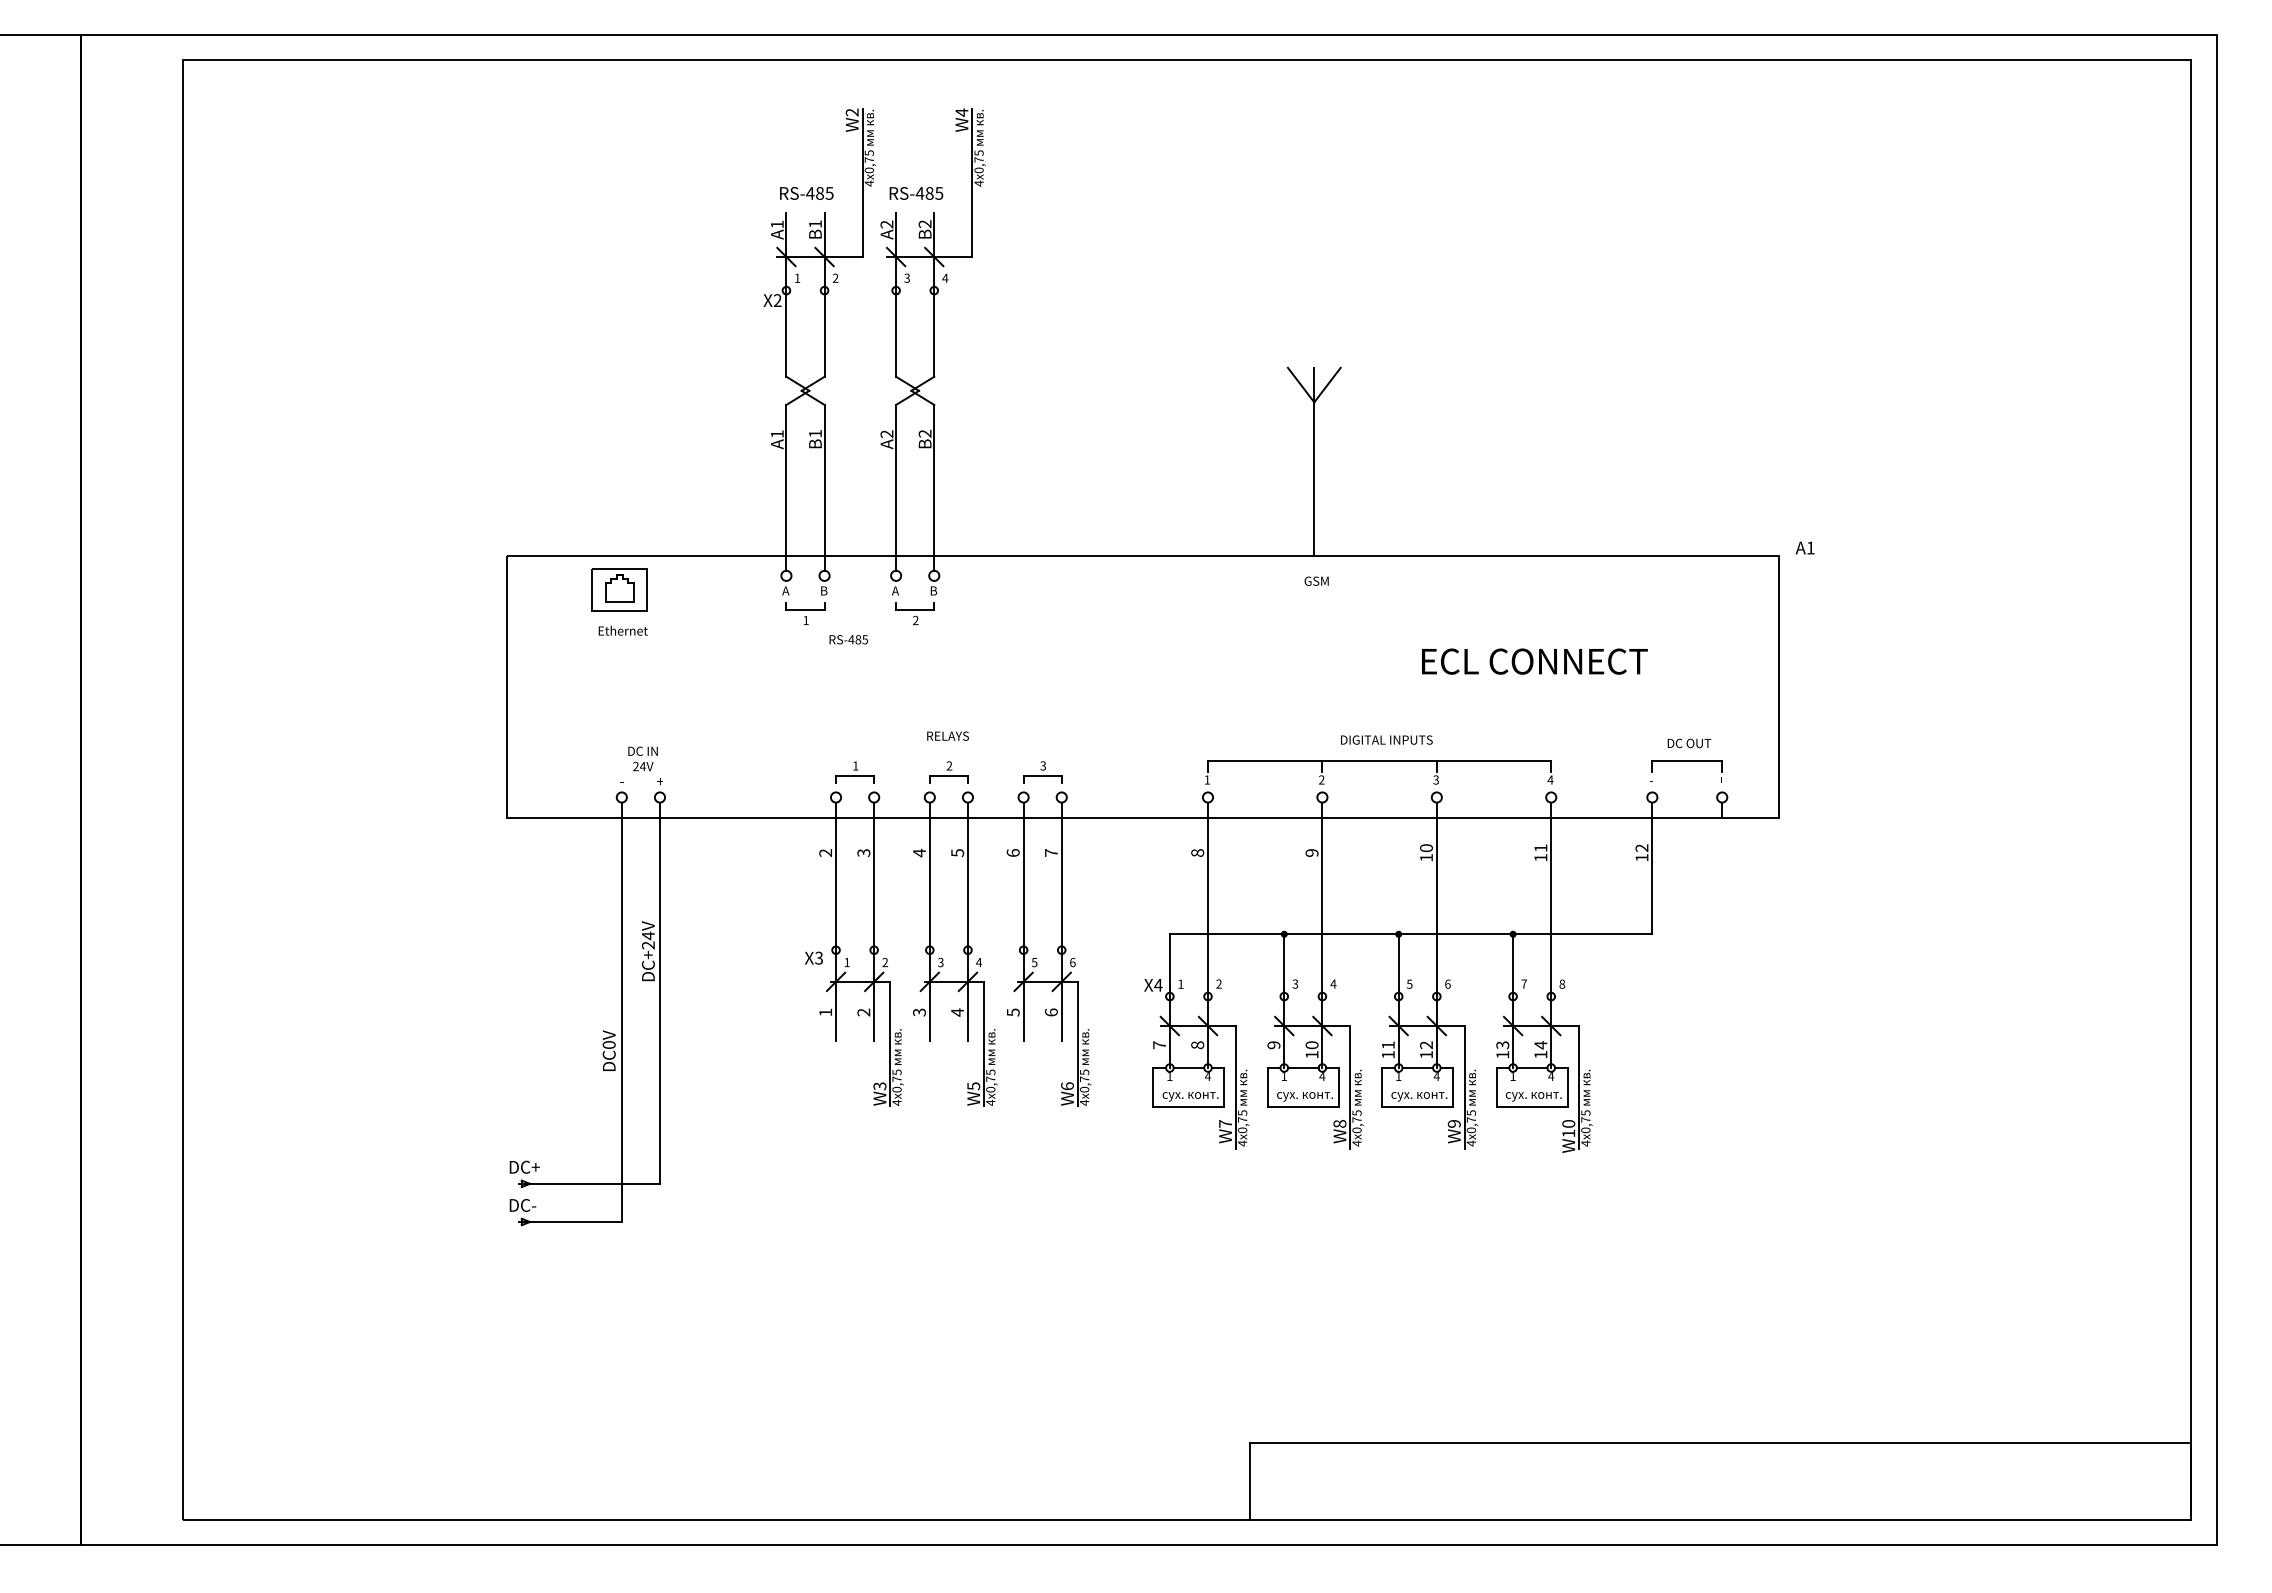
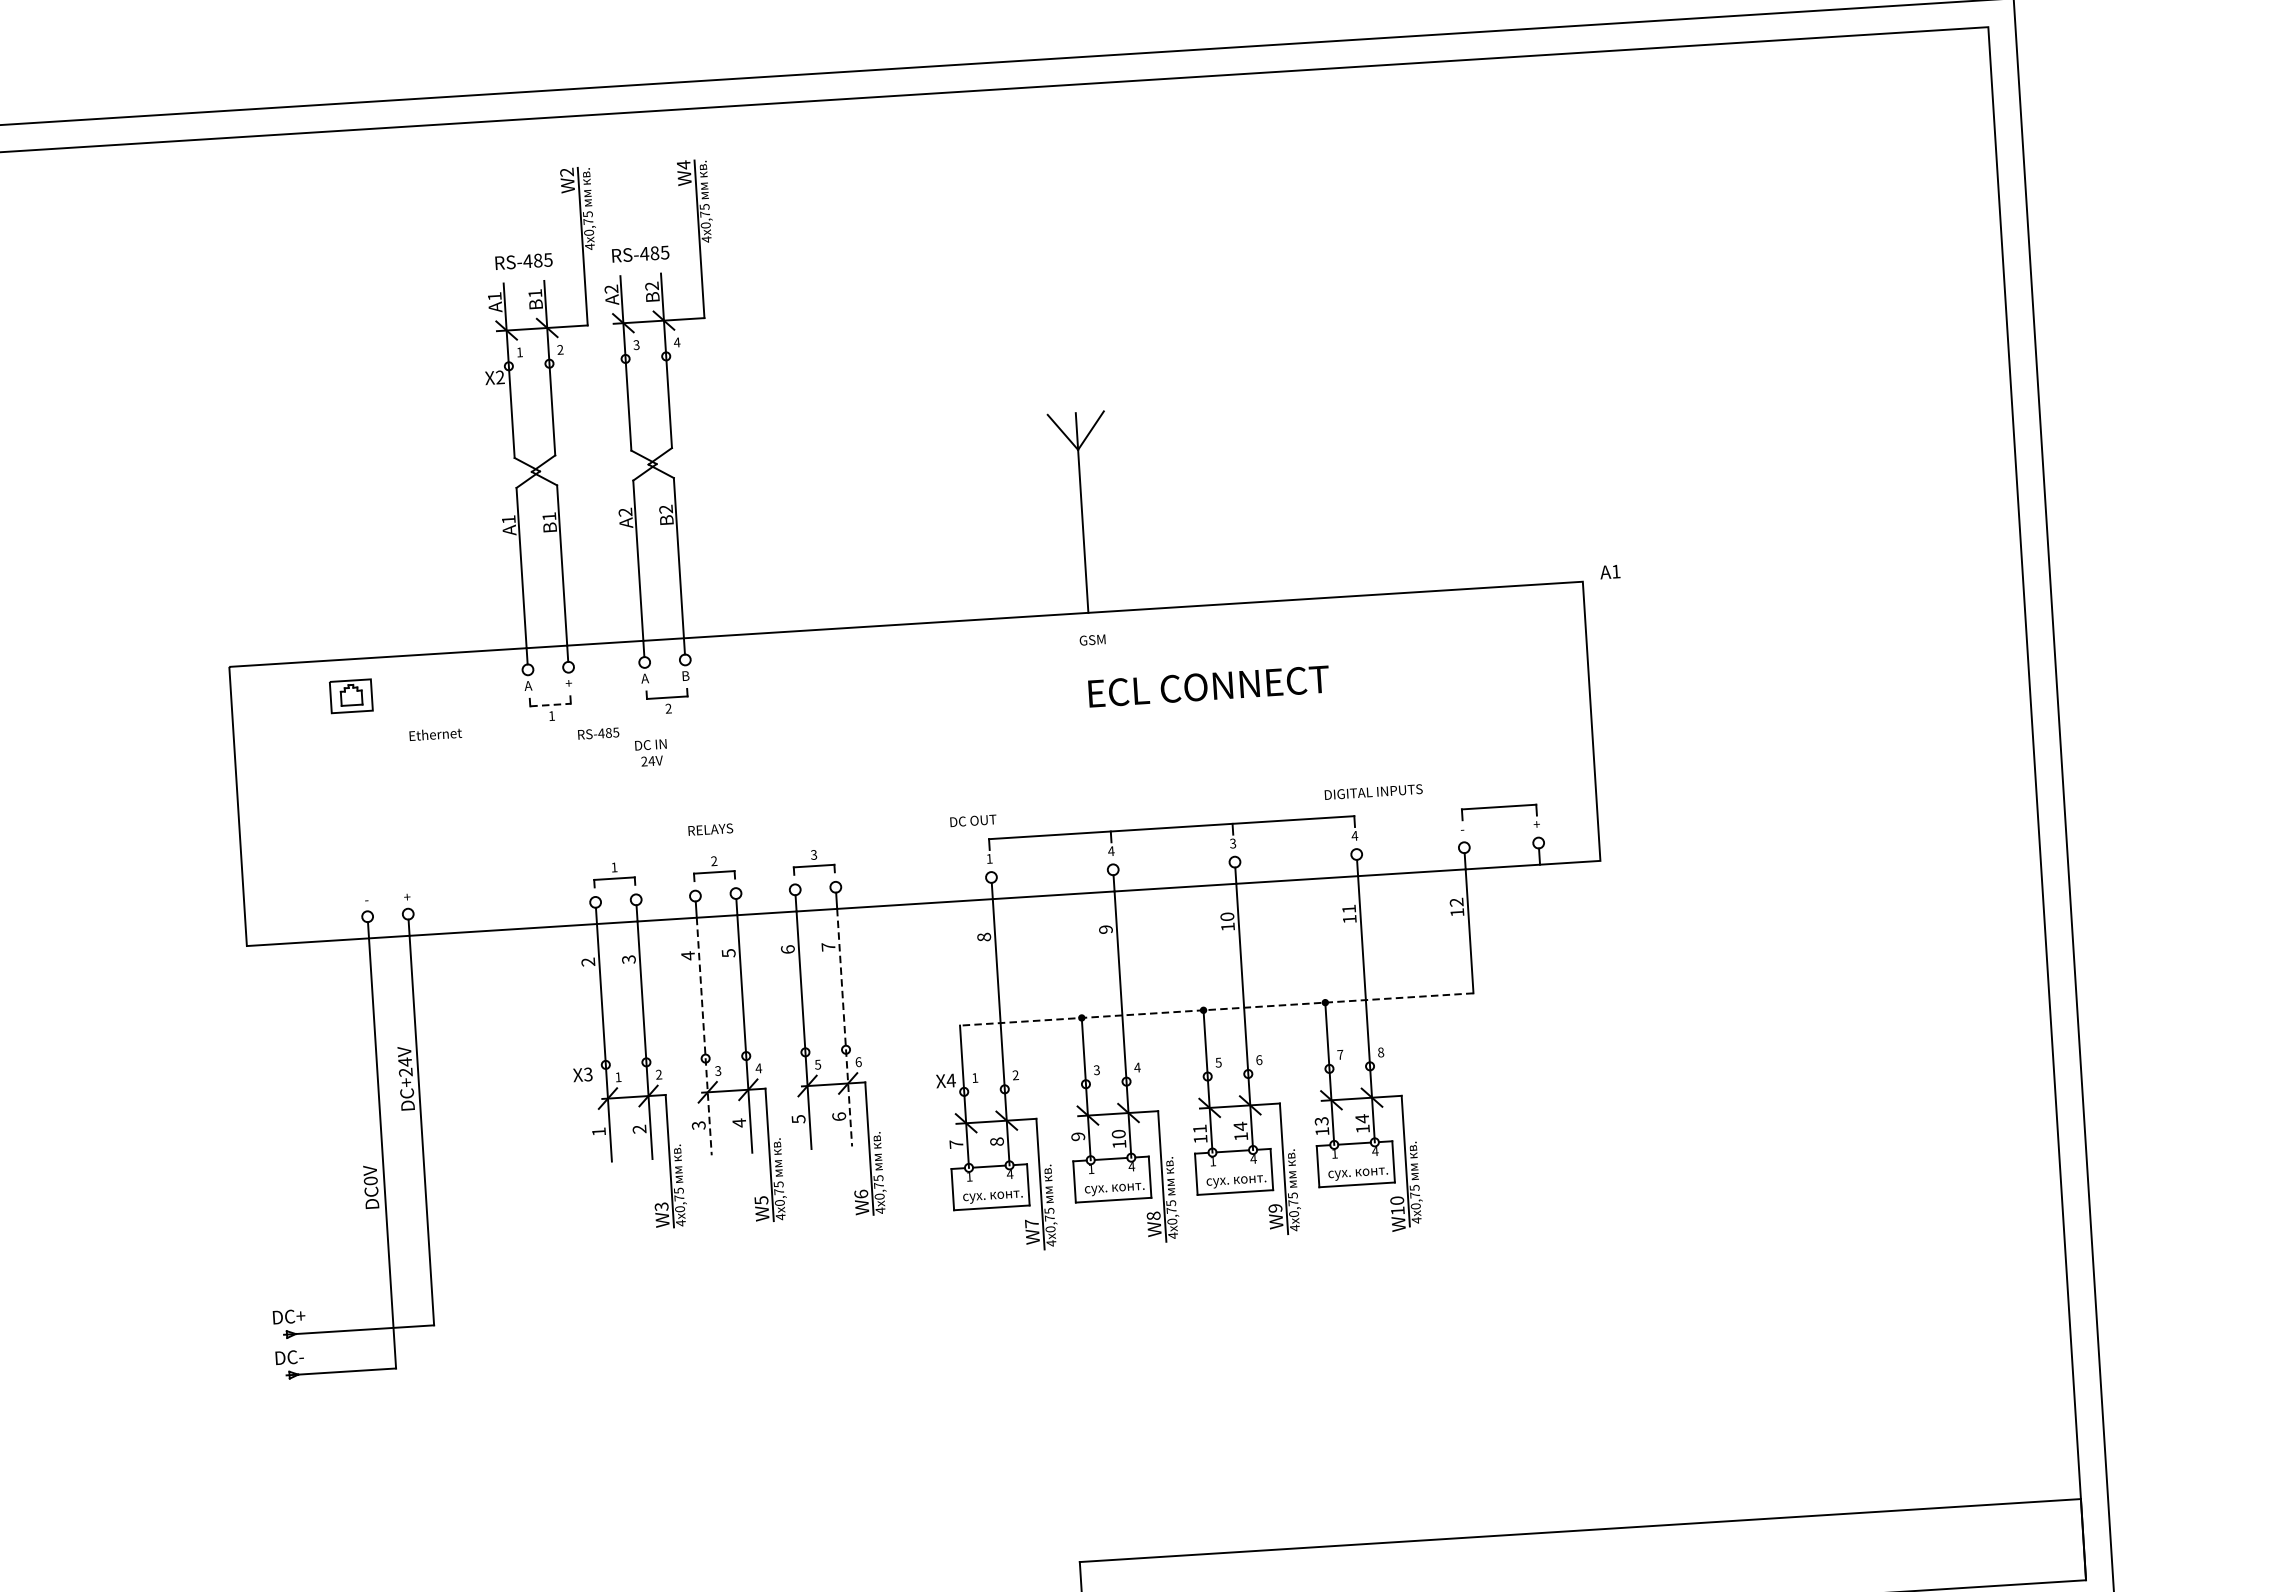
part: (619, 589) -> (351, 695), size x0.7
text: (824, 590) -> (569, 682), B -> +
line: (806, 610) -> (551, 705), solid -> dashed
text: (622, 630) -> (434, 734), moved
text: (1534, 661) -> (1208, 686), moved
text: (1386, 739) -> (1373, 791), moved
text: (1689, 743) -> (973, 820), moved
text: (642, 758) -> (650, 752), moved
text: (1321, 779) -> (1111, 850), 2 -> 4
line: (929, 929) -> (703, 1036), solid -> dashed
line: (1061, 929) -> (844, 1027), solid -> dashed
line: (1410, 934) -> (1216, 1009), solid -> dashed
text: (1426, 1045) -> (1240, 1126), 12 -> 14

